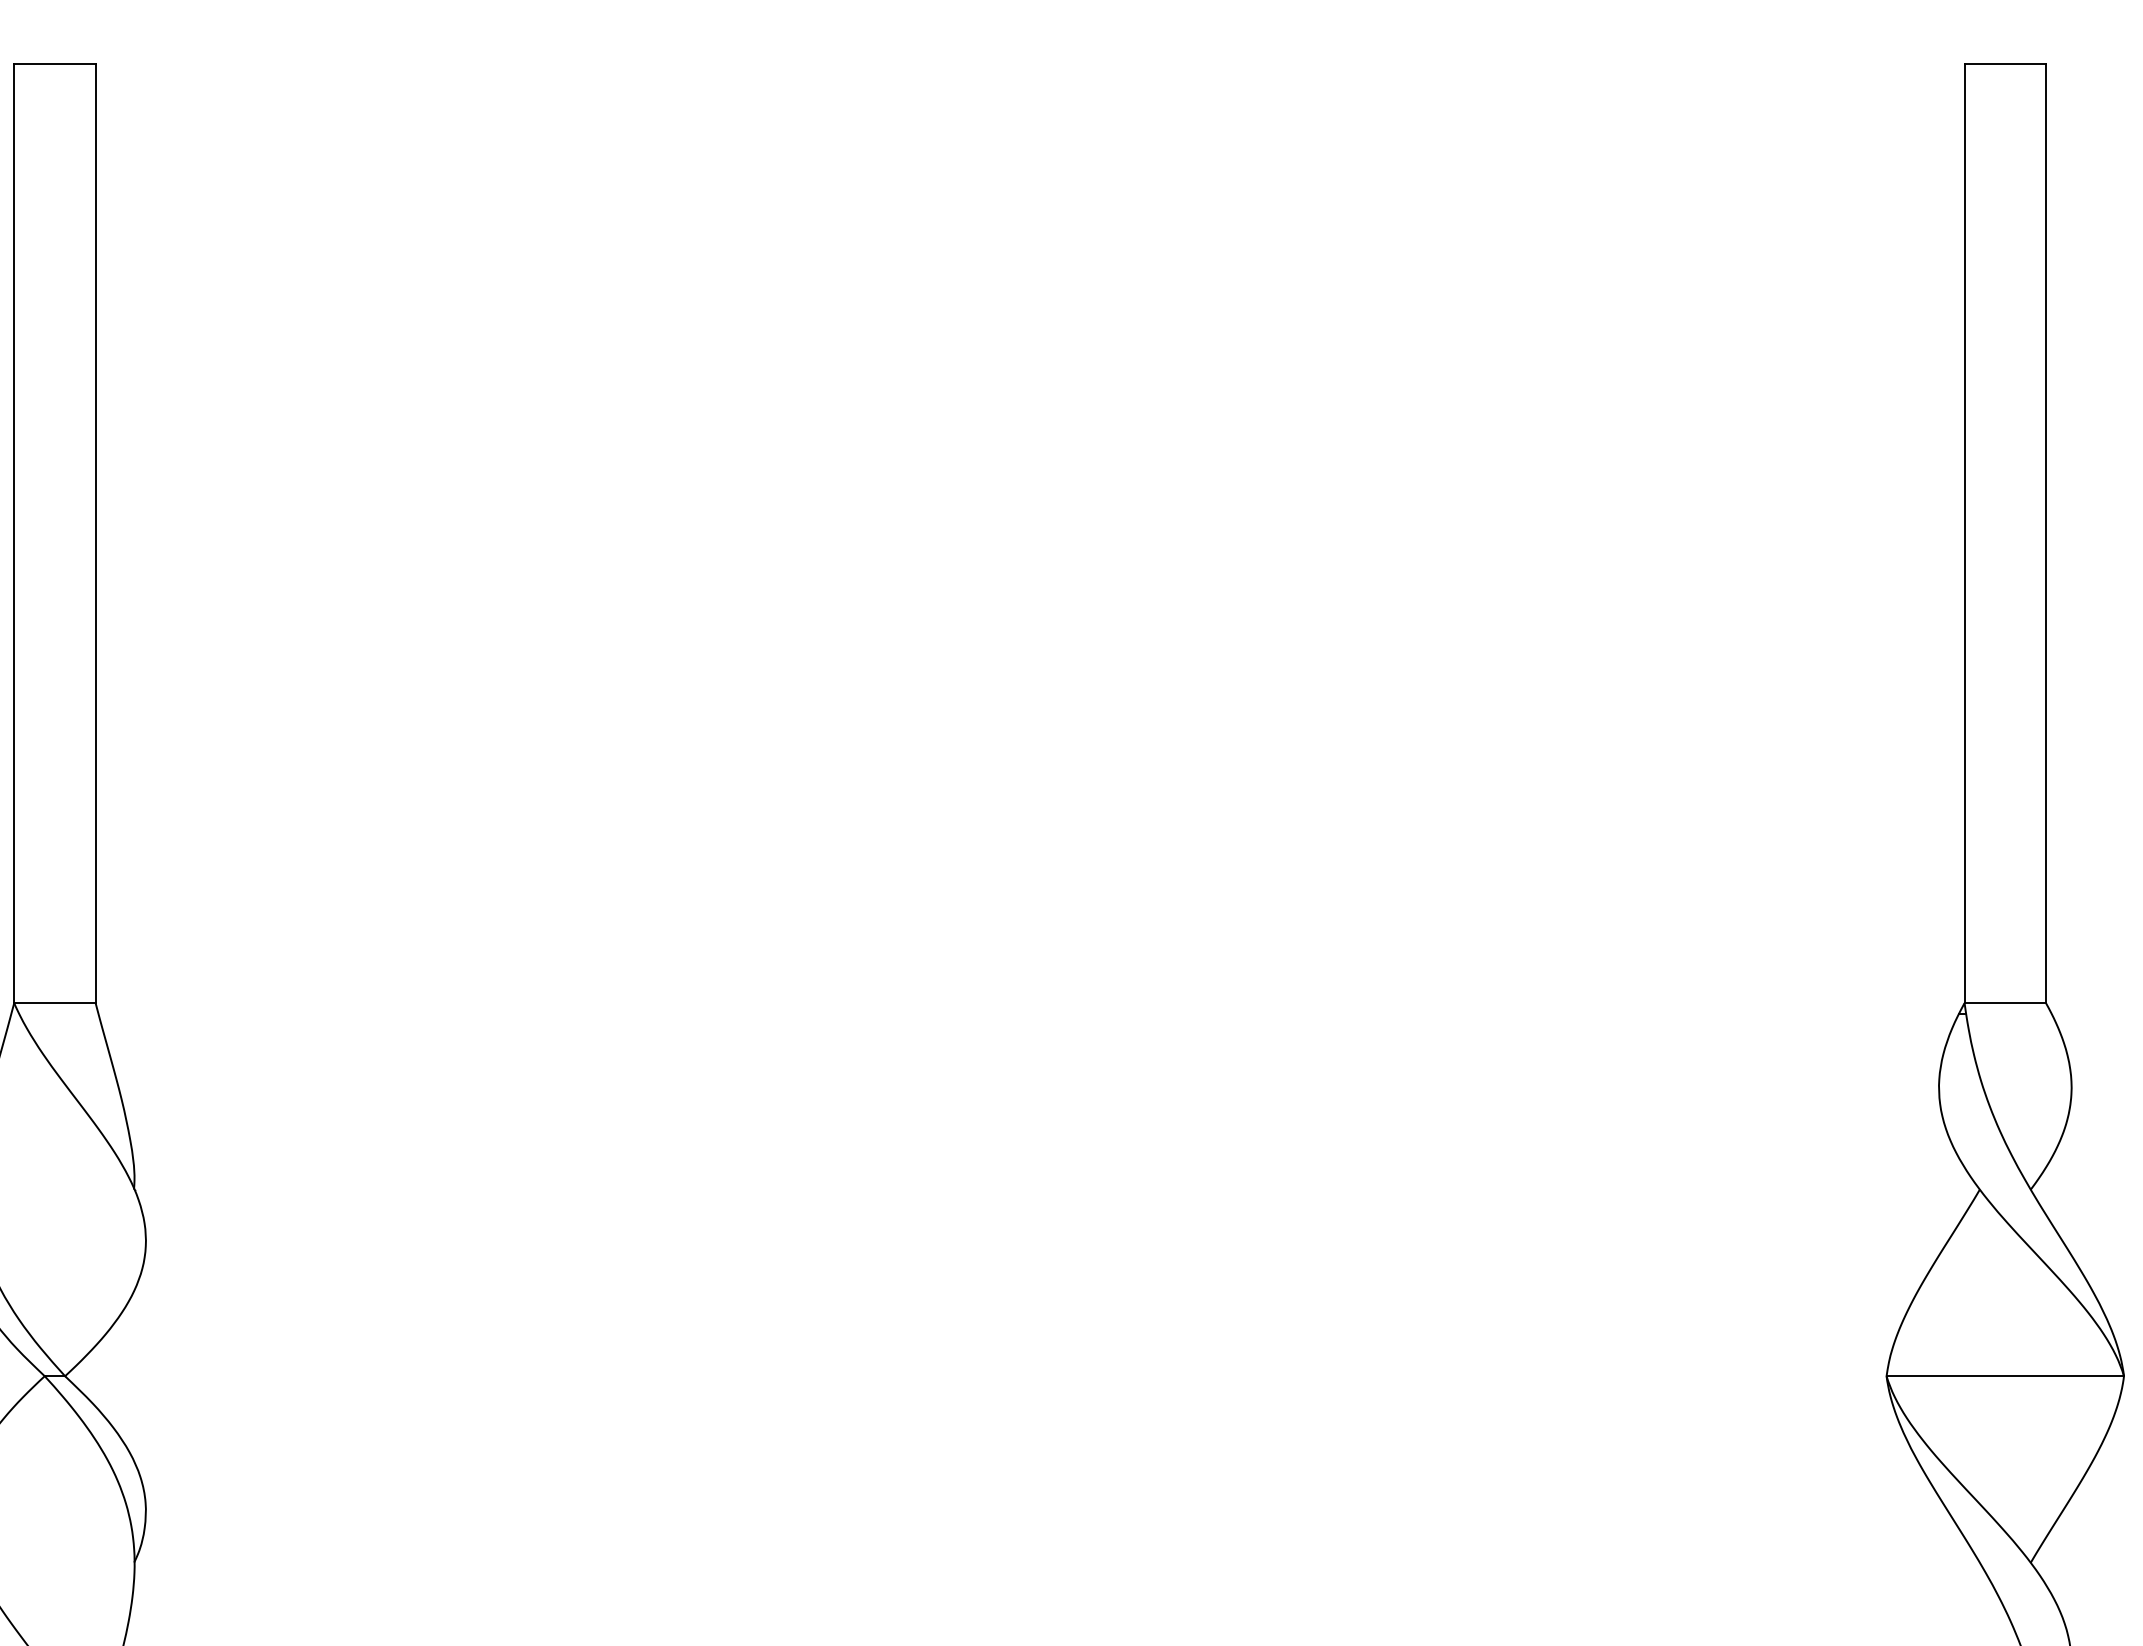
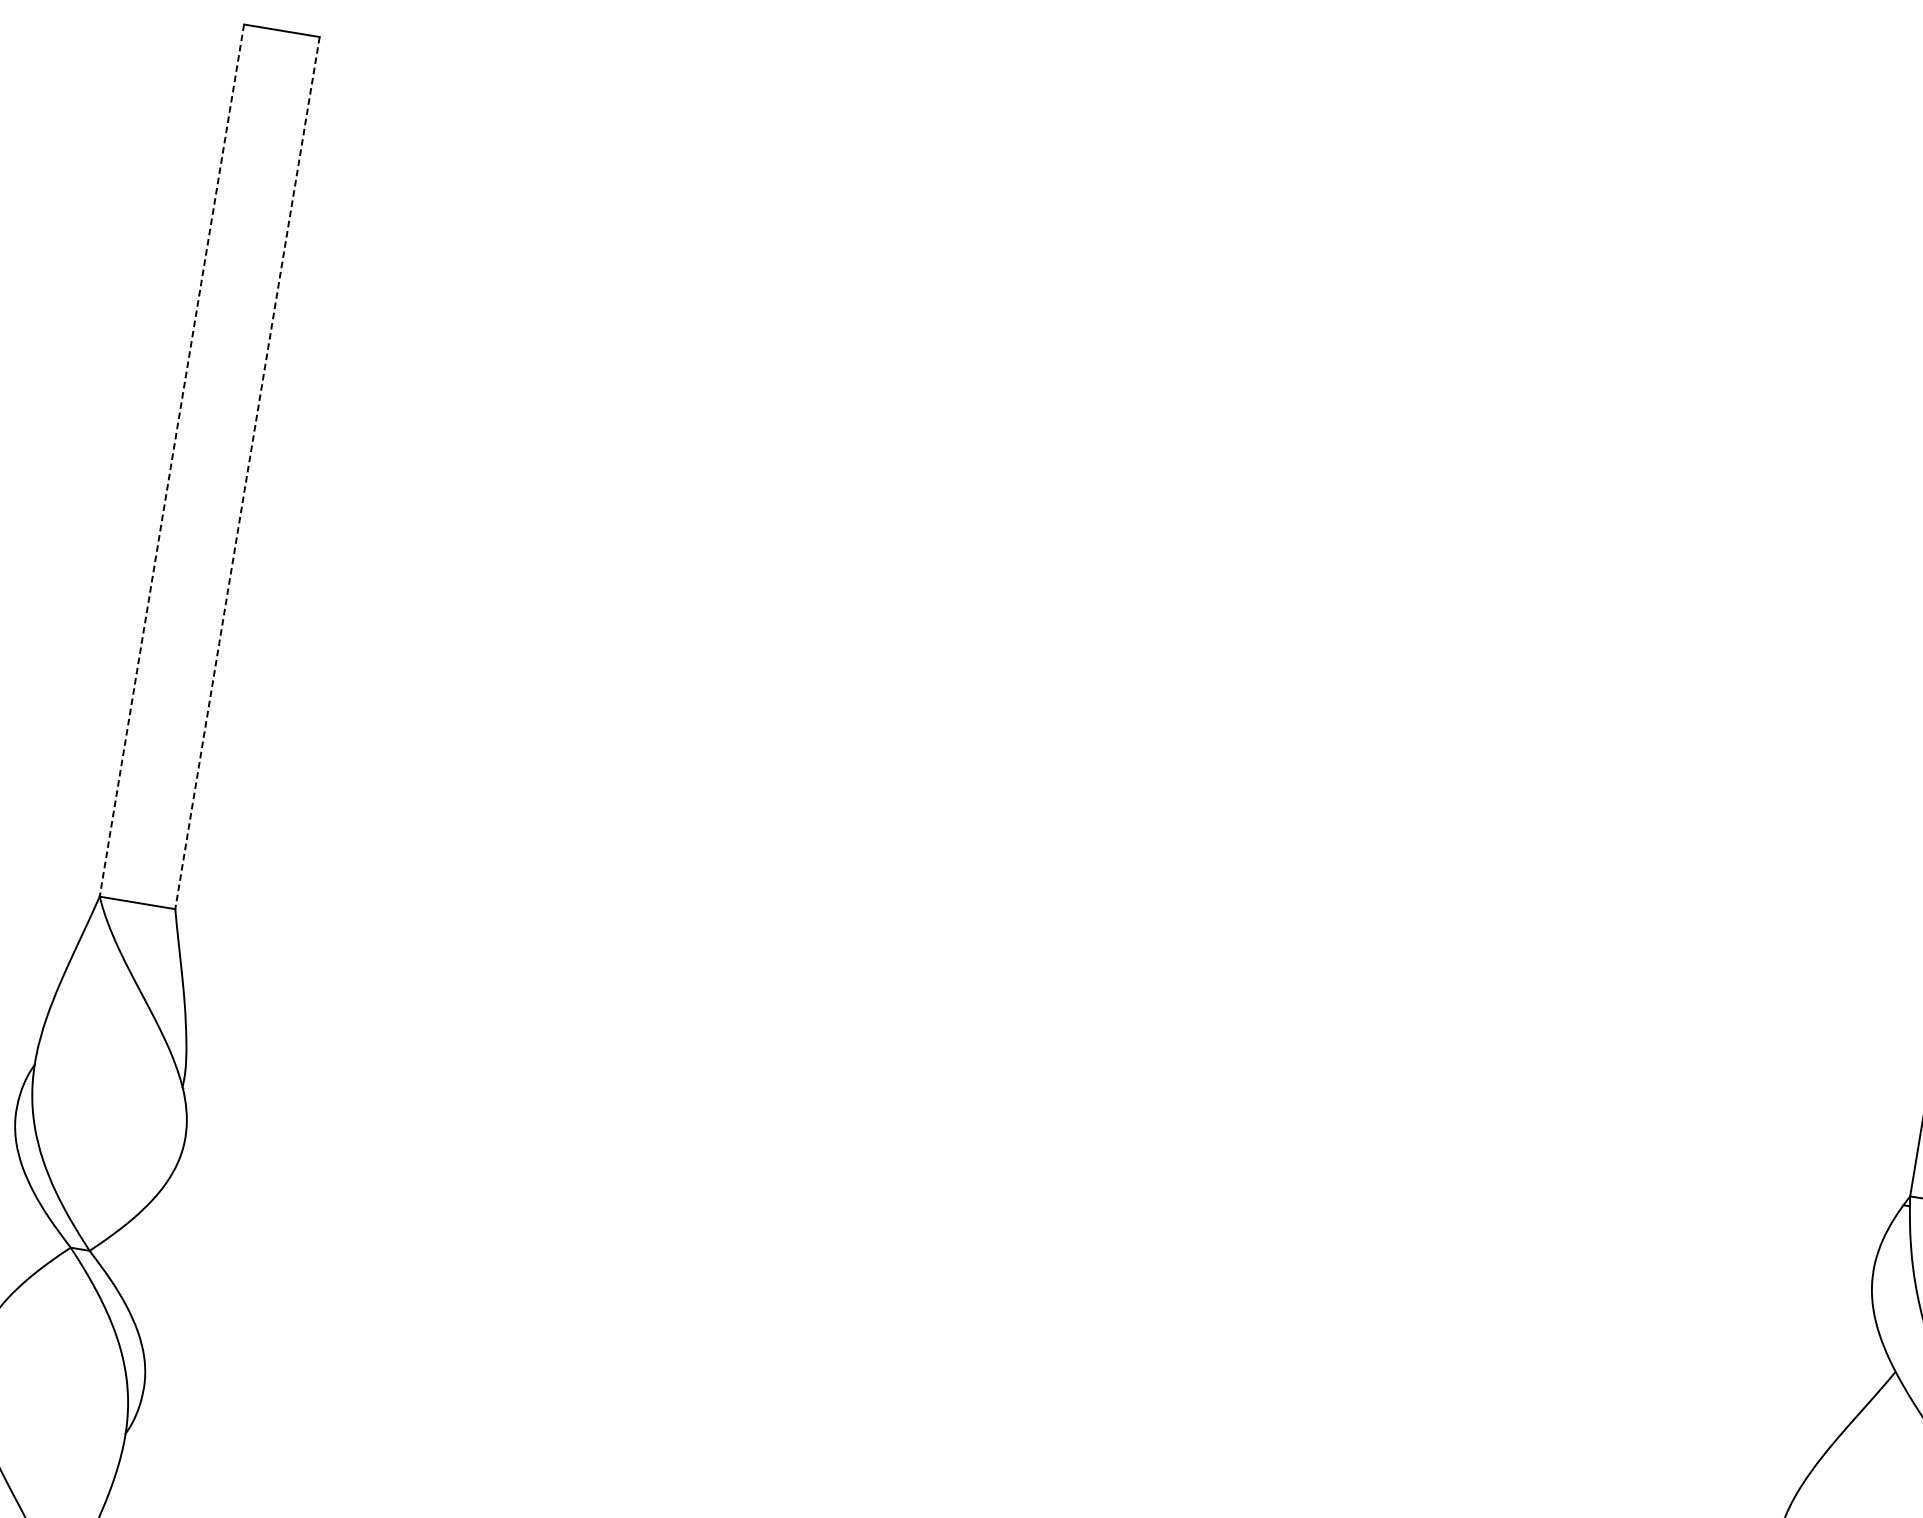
line: (14, 533) -> (172, 460), solid -> dashed
line: (95, 533) -> (247, 473), solid -> dashed

